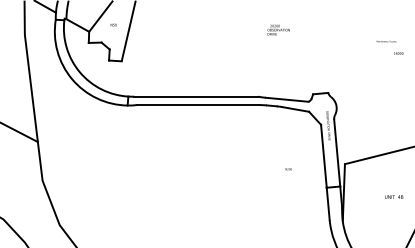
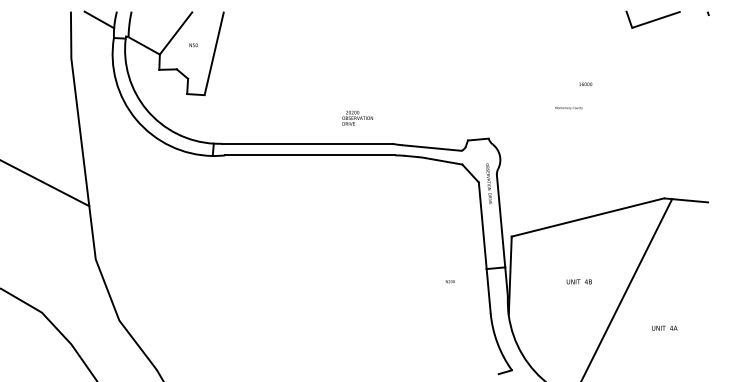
text: (278, 29) -> (357, 117), moved
text: (386, 41) -> (568, 107), moved
text: (288, 169) -> (449, 281), moved

